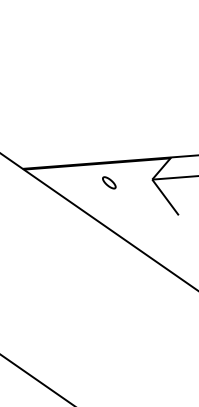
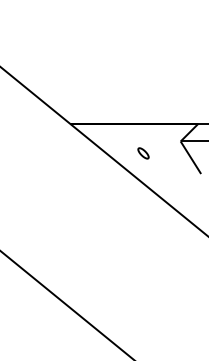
part: (109, 182) -> (143, 153), moved

